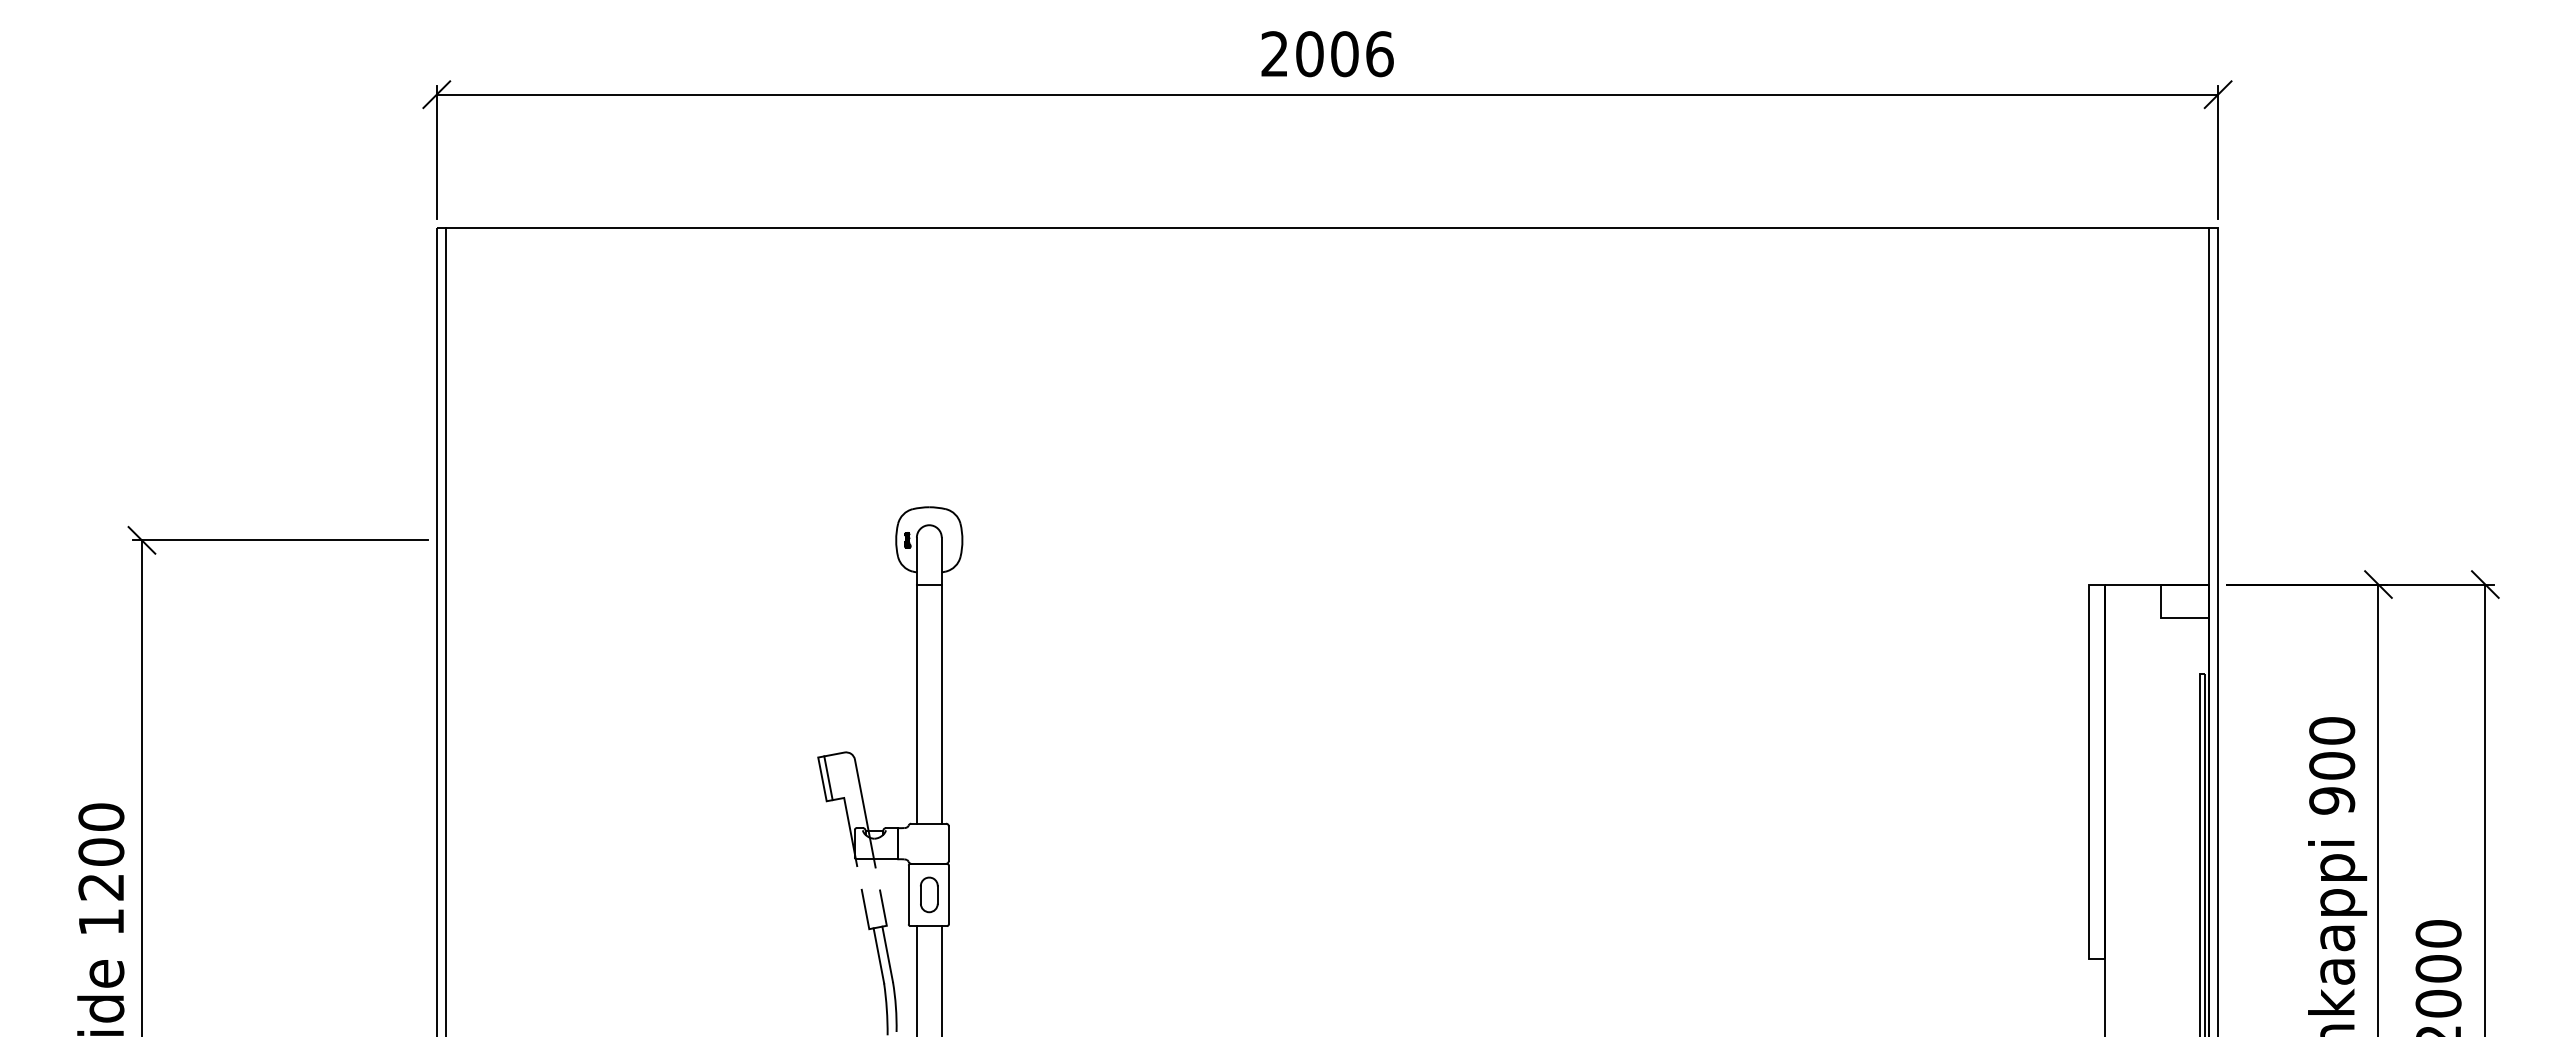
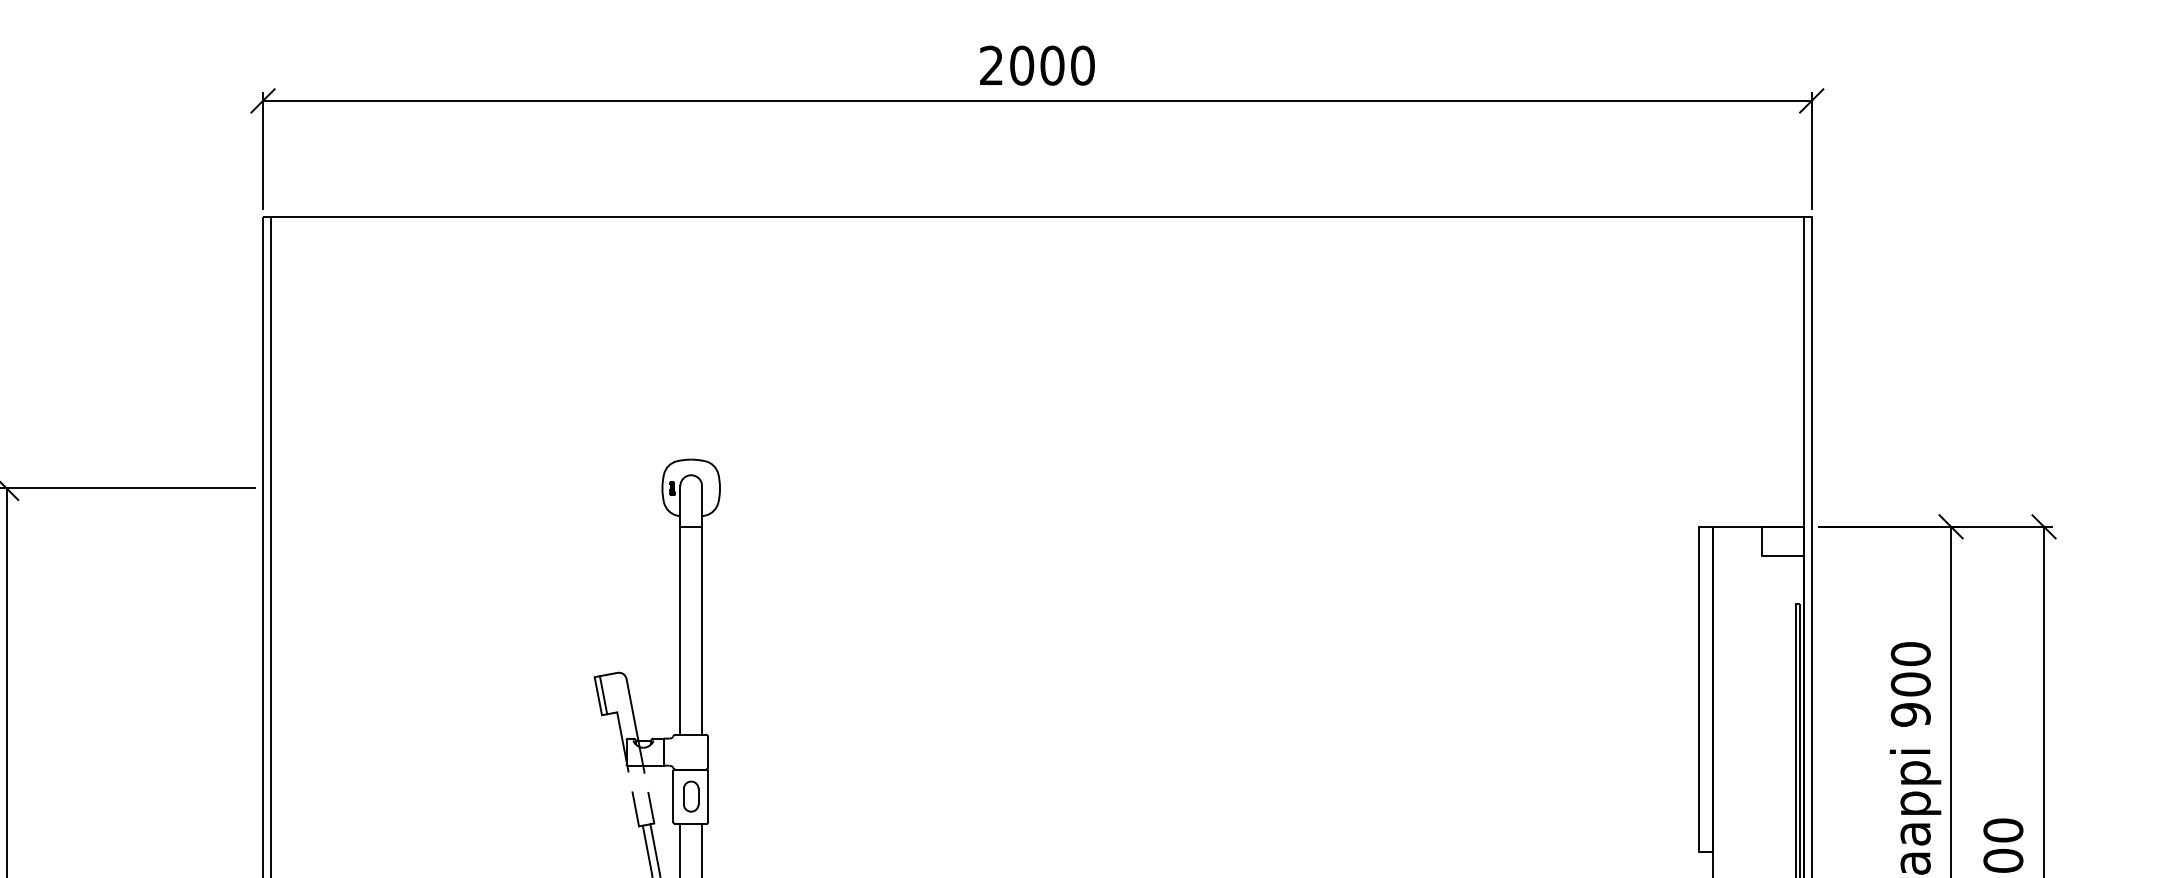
text: (1379, 54) -> (1082, 66), 2006 -> 2000

